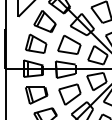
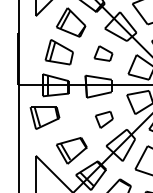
part: (69, 44) -> (103, 53), size x0.6
part: (70, 94) -> (104, 119), size x0.6
part: (36, 95) -> (44, 117), moved

